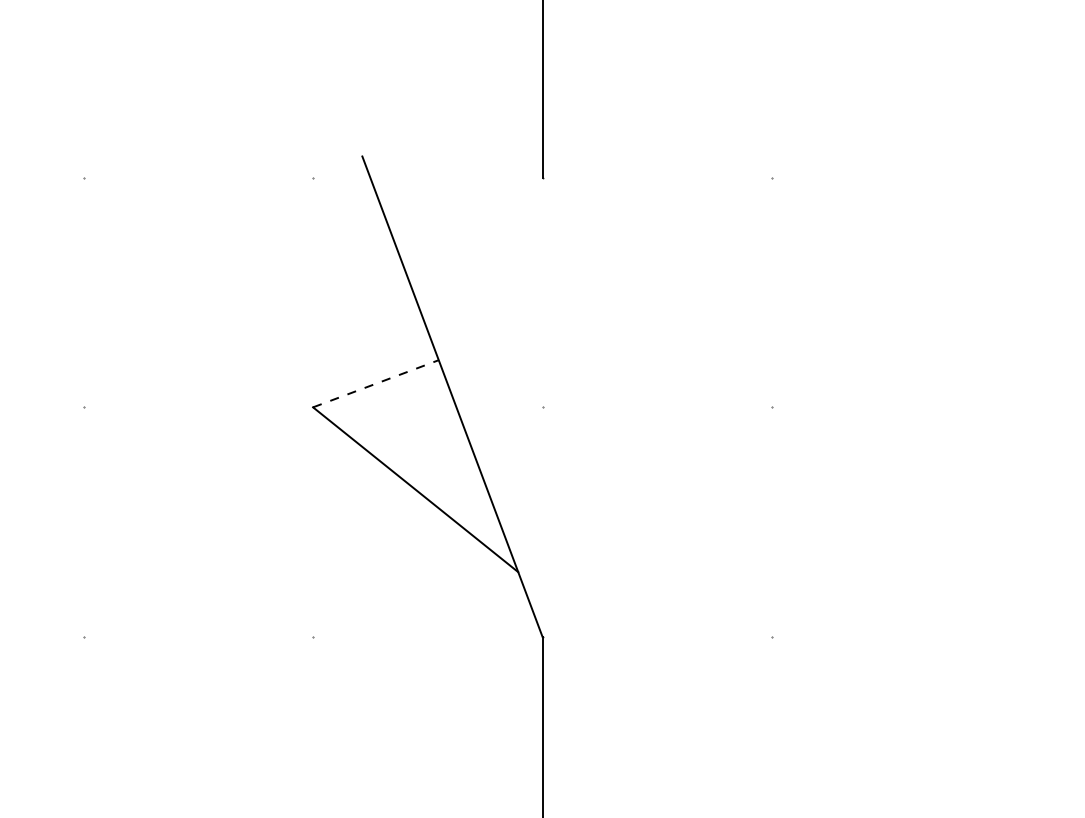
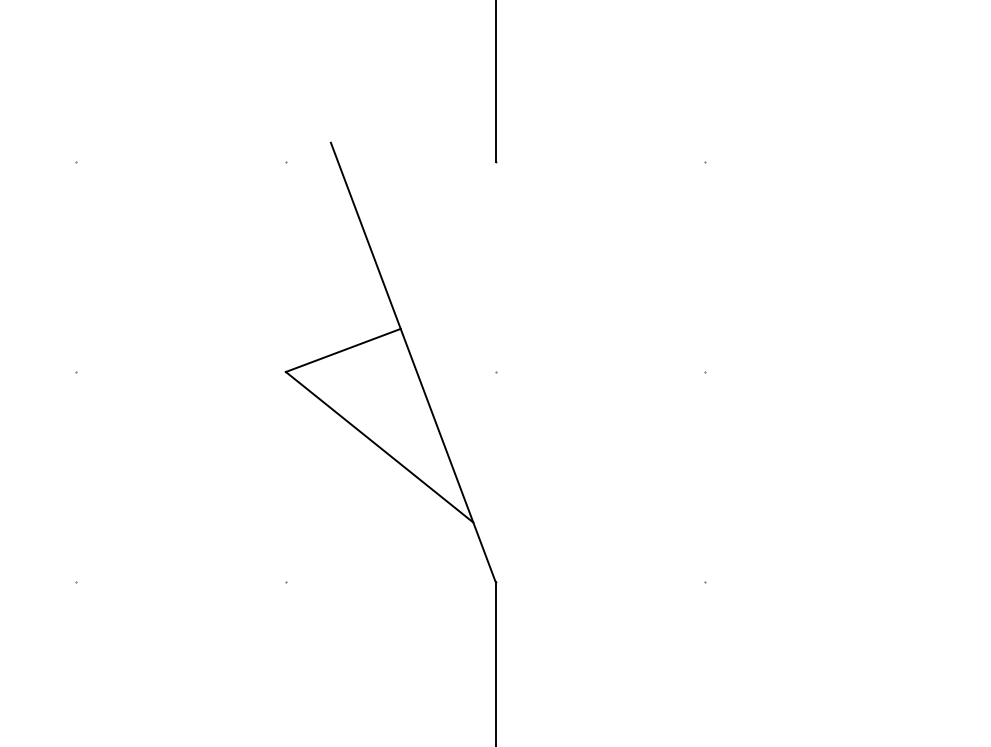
line: (376, 383) -> (343, 350), dashed -> solid

